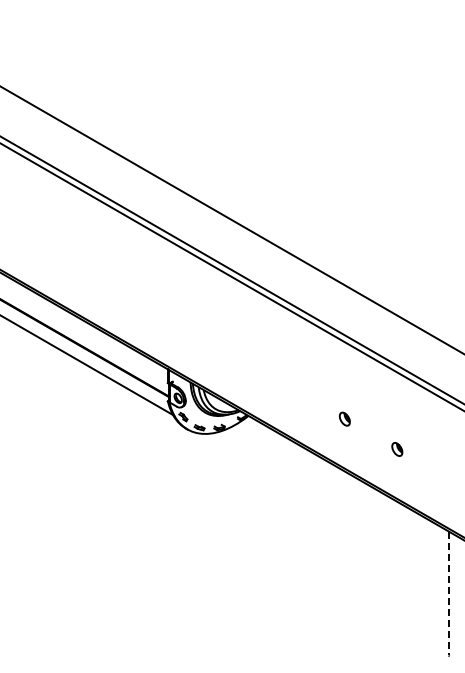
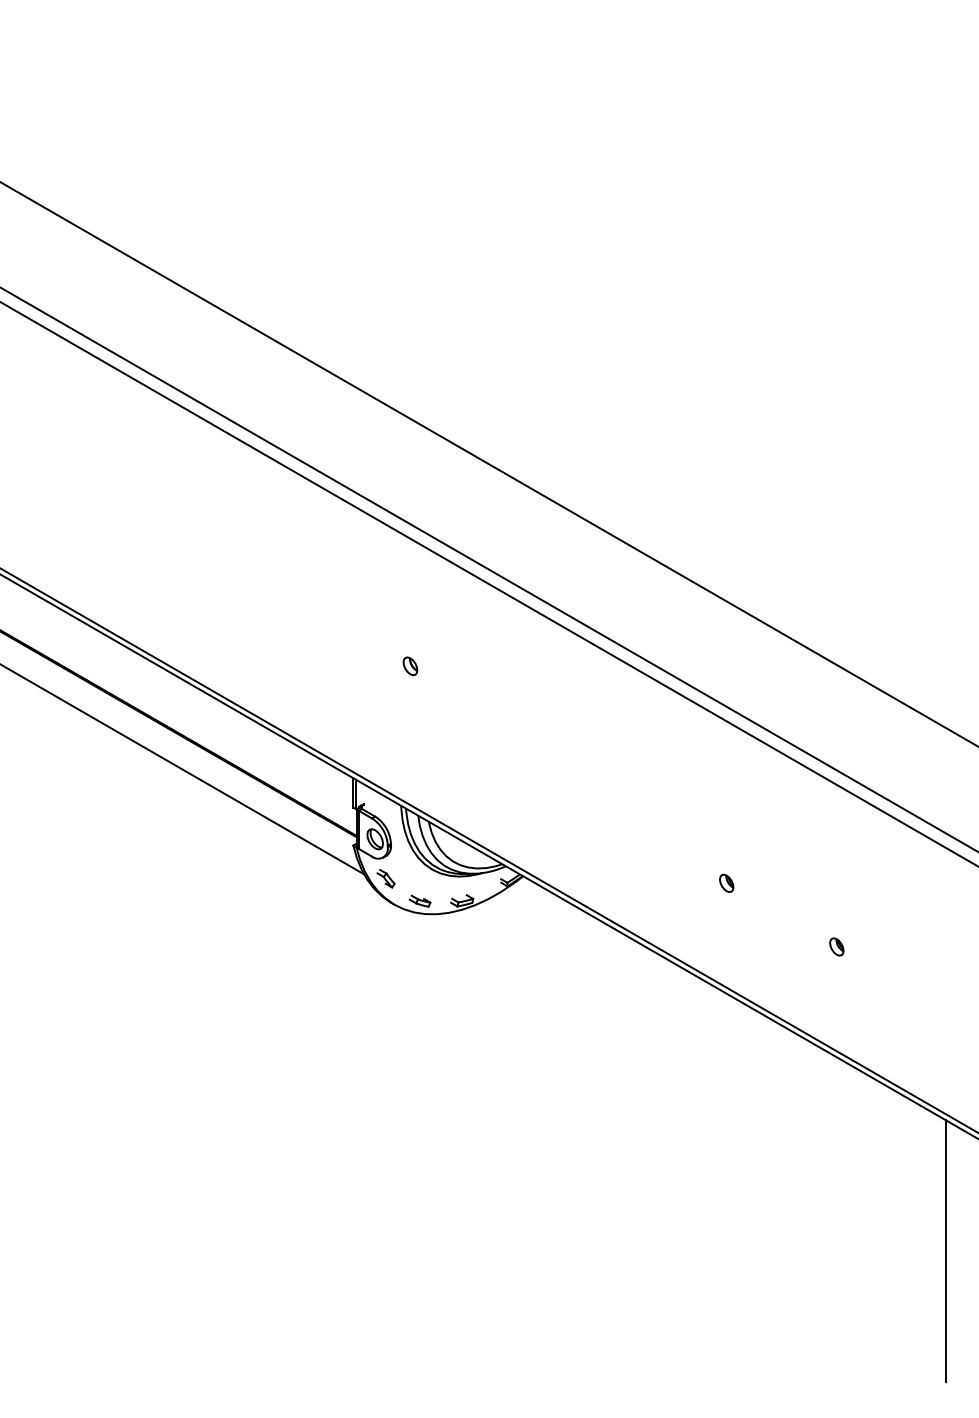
part: (194, 316) -> (409, 666), added
part: (345, 419) -> (727, 883), size x0.62
part: (397, 449) -> (837, 947), size x0.62
line: (449, 593) -> (946, 1250), dashed -> solid

